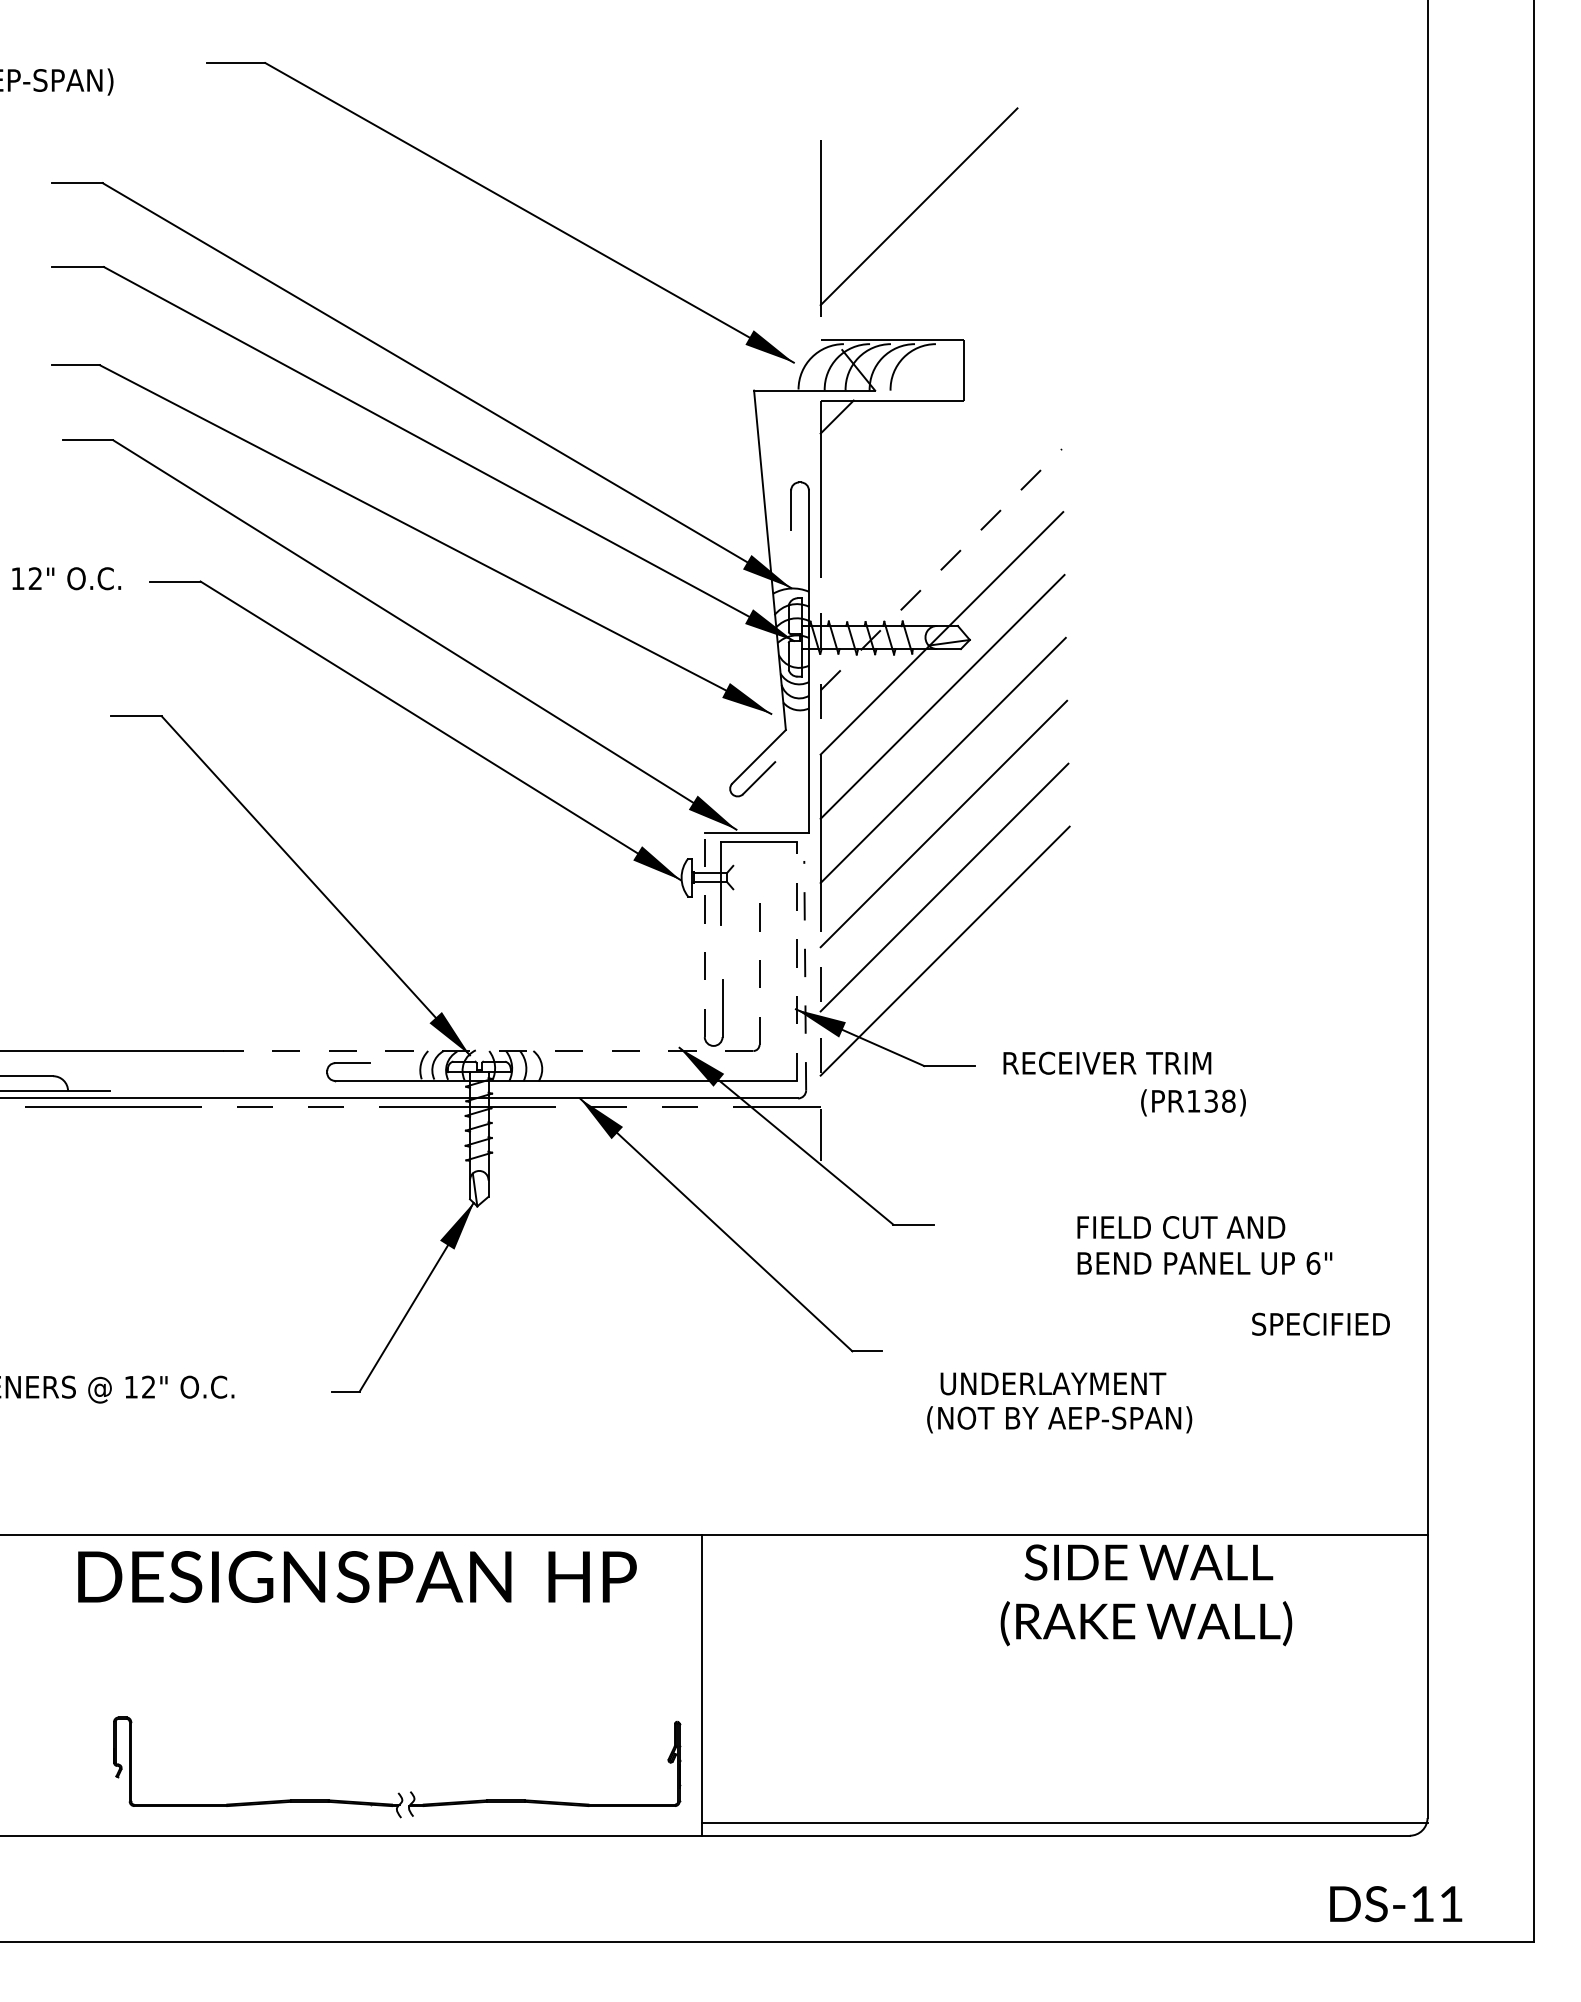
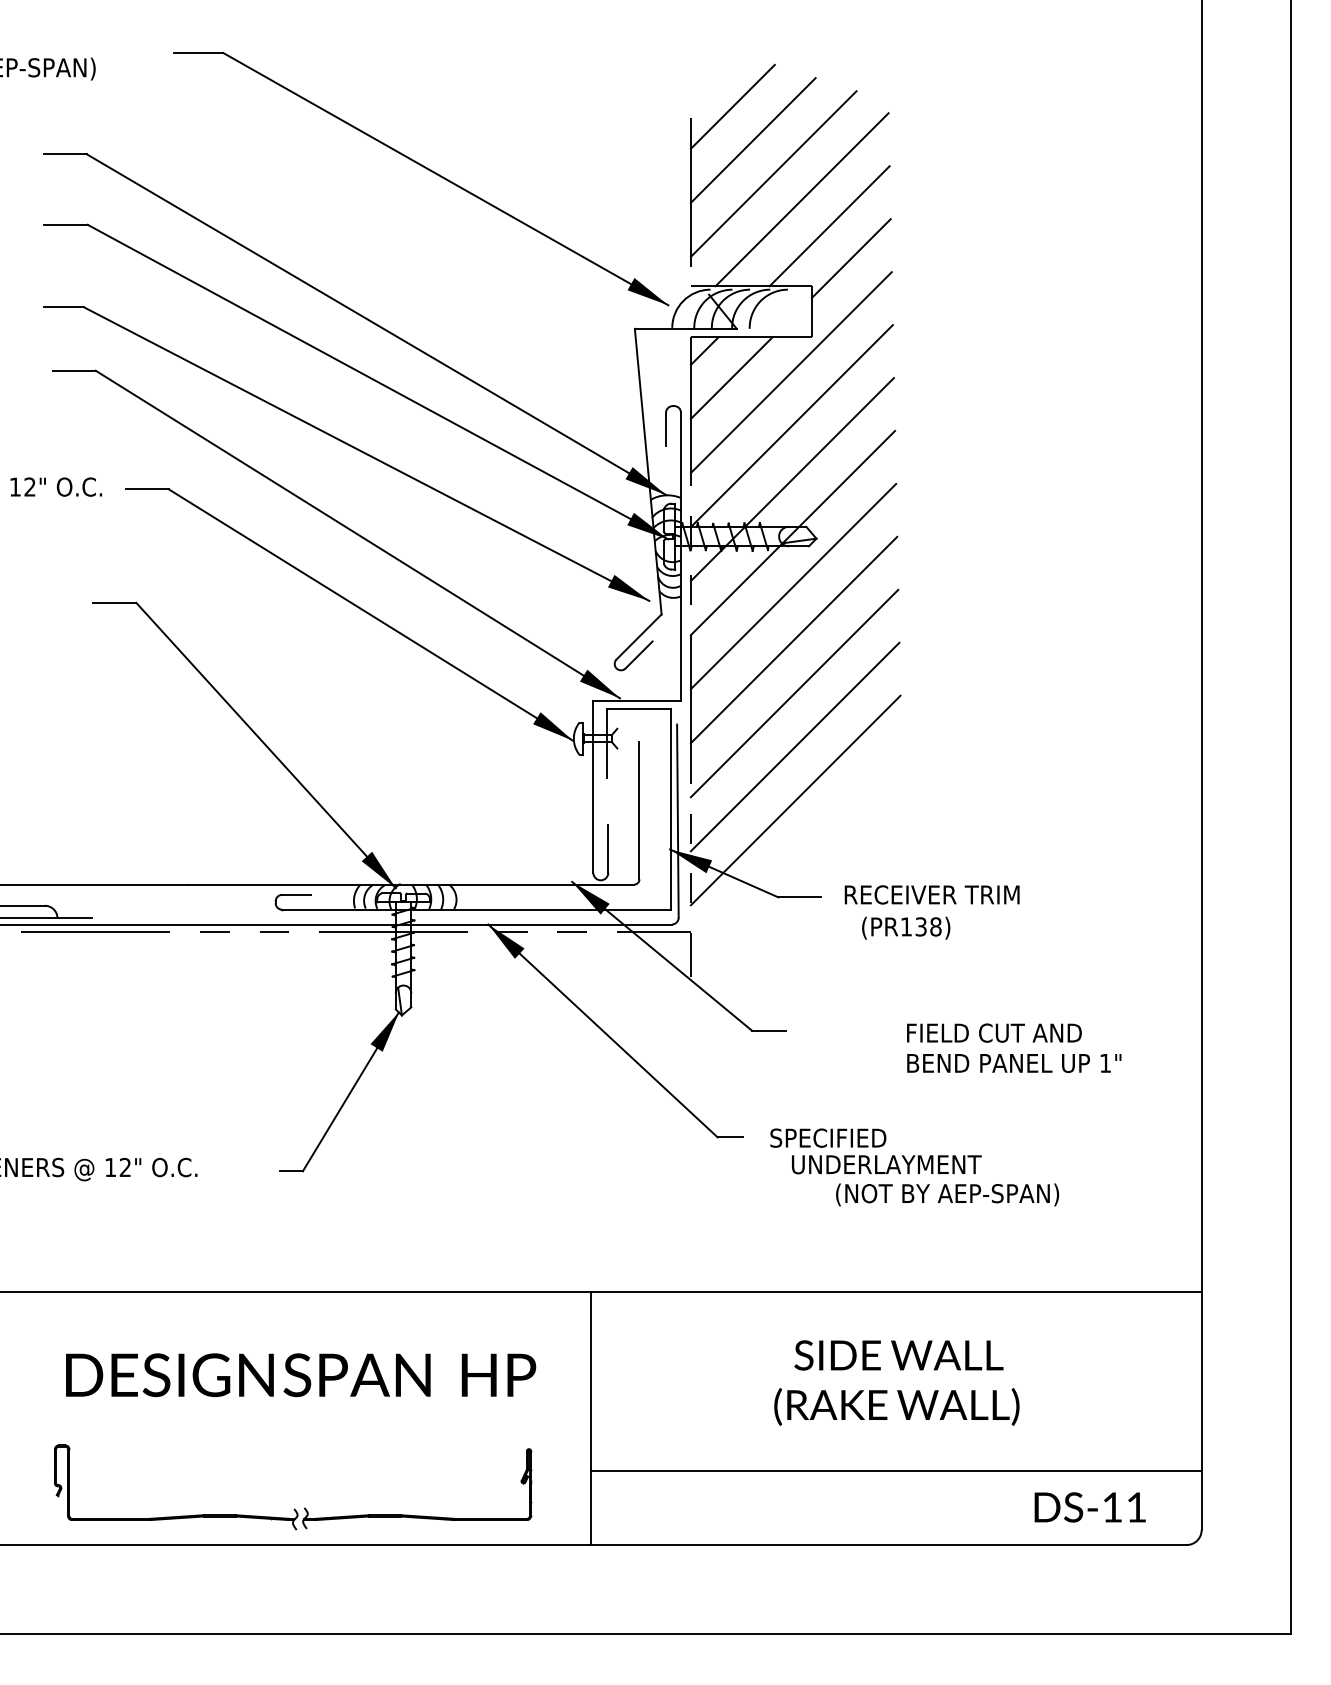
line: (870, 126) -> (732, 106), added
line: (894, 166) -> (753, 140), added
line: (952, 237) -> (801, 199), added
line: (985, 268) -> (829, 226), added
line: (1011, 307) -> (851, 258), added
line: (939, 442) -> (790, 372), added
line: (868, 448) -> (731, 377), added
line: (940, 506) -> (791, 426), added
line: (941, 569) -> (792, 479), dashed -> solid
line: (704, 934) -> (593, 786), dashed -> solid
line: (796, 961) -> (670, 809), dashed -> solid
line: (759, 963) -> (639, 810), dashed -> solid
line: (805, 975) -> (678, 821), dashed -> solid
line: (487, 1051) -> (410, 885), dashed -> solid
text: (1193, 1102) -> (906, 927), moved
text: (1313, 1263) -> (1105, 1063), 6" -> 1"
text: (1320, 1323) -> (827, 1137), moved
text: (1059, 1419) -> (947, 1194), moved
text: (357, 1576) -> (301, 1374), moved
text: (1146, 1595) -> (896, 1383), moved
part: (398, 1792) -> (294, 1508), moved
line: (1064, 1823) -> (896, 1470), moved
text: (1396, 1904) -> (1090, 1507), moved

